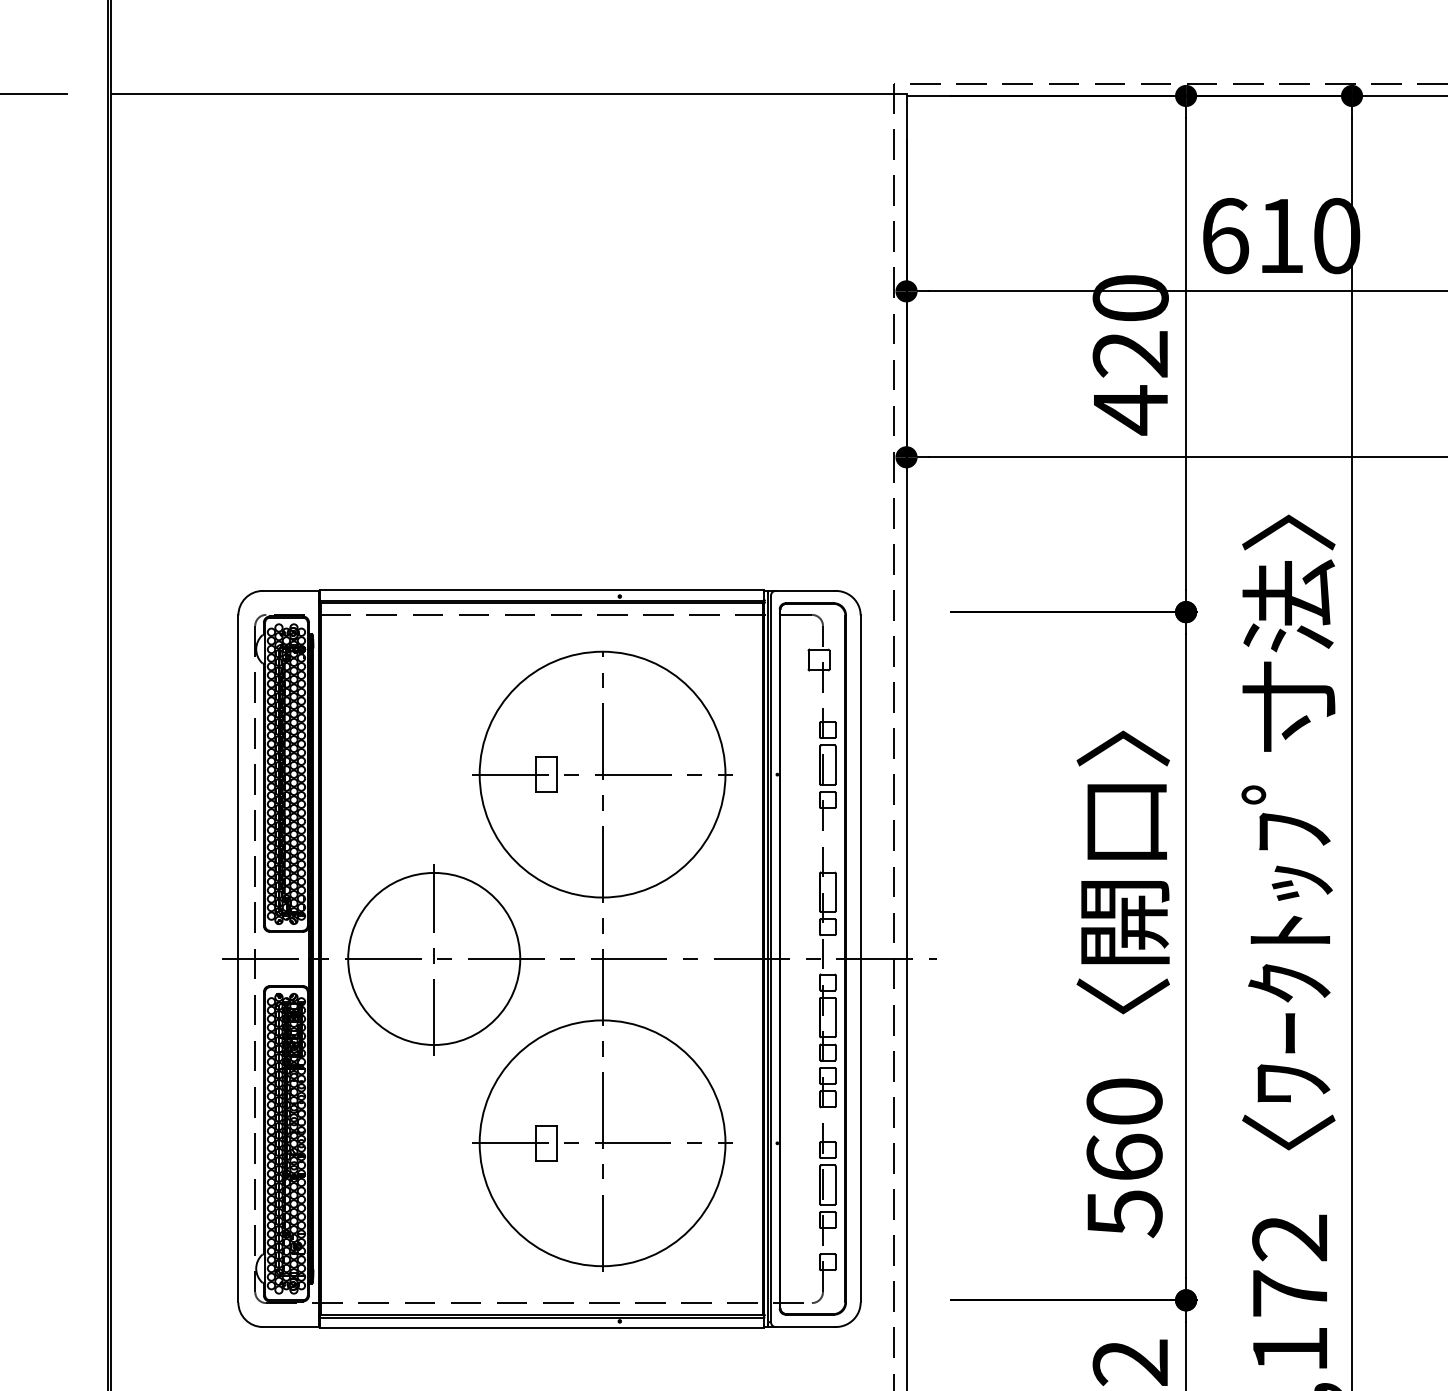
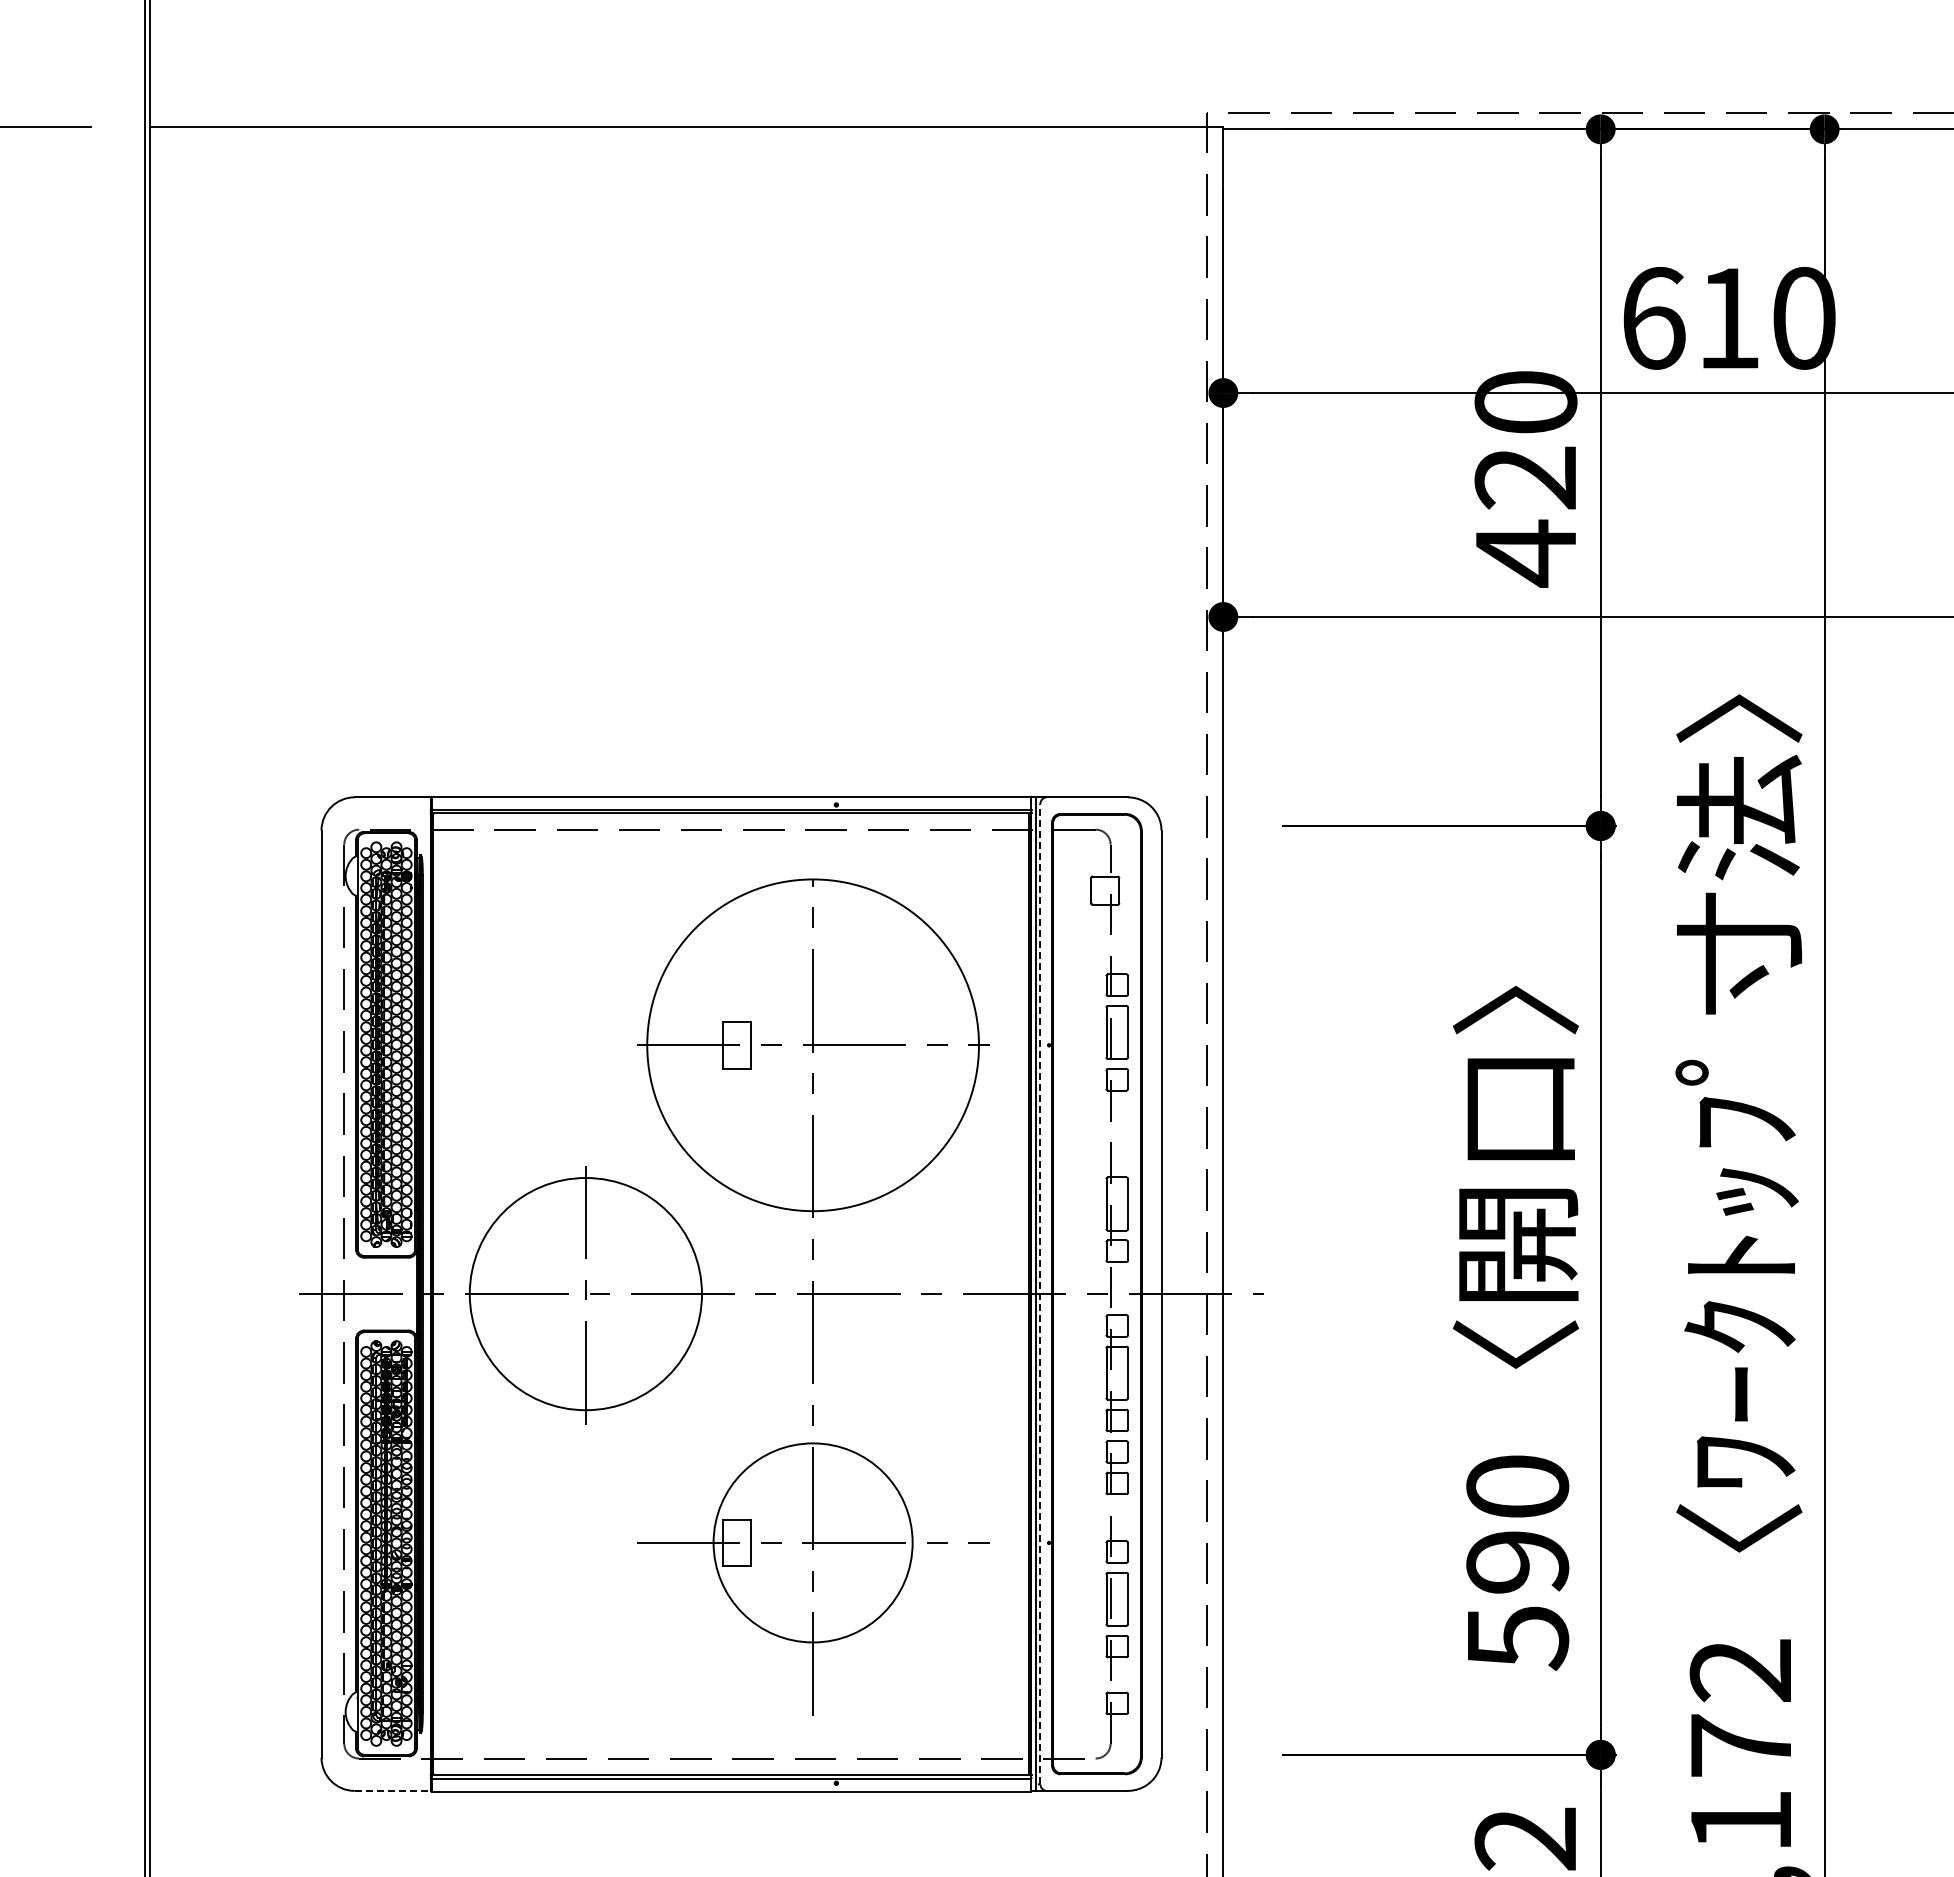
line: (771, 958) -> (1040, 1293), solid -> dashed
circle: (602, 1143) -> (812, 1542), size x0.6
text: (1124, 1157) -> (1517, 1561), 560 -> 590
line: (291, 1326) -> (393, 1790), solid -> dashed

